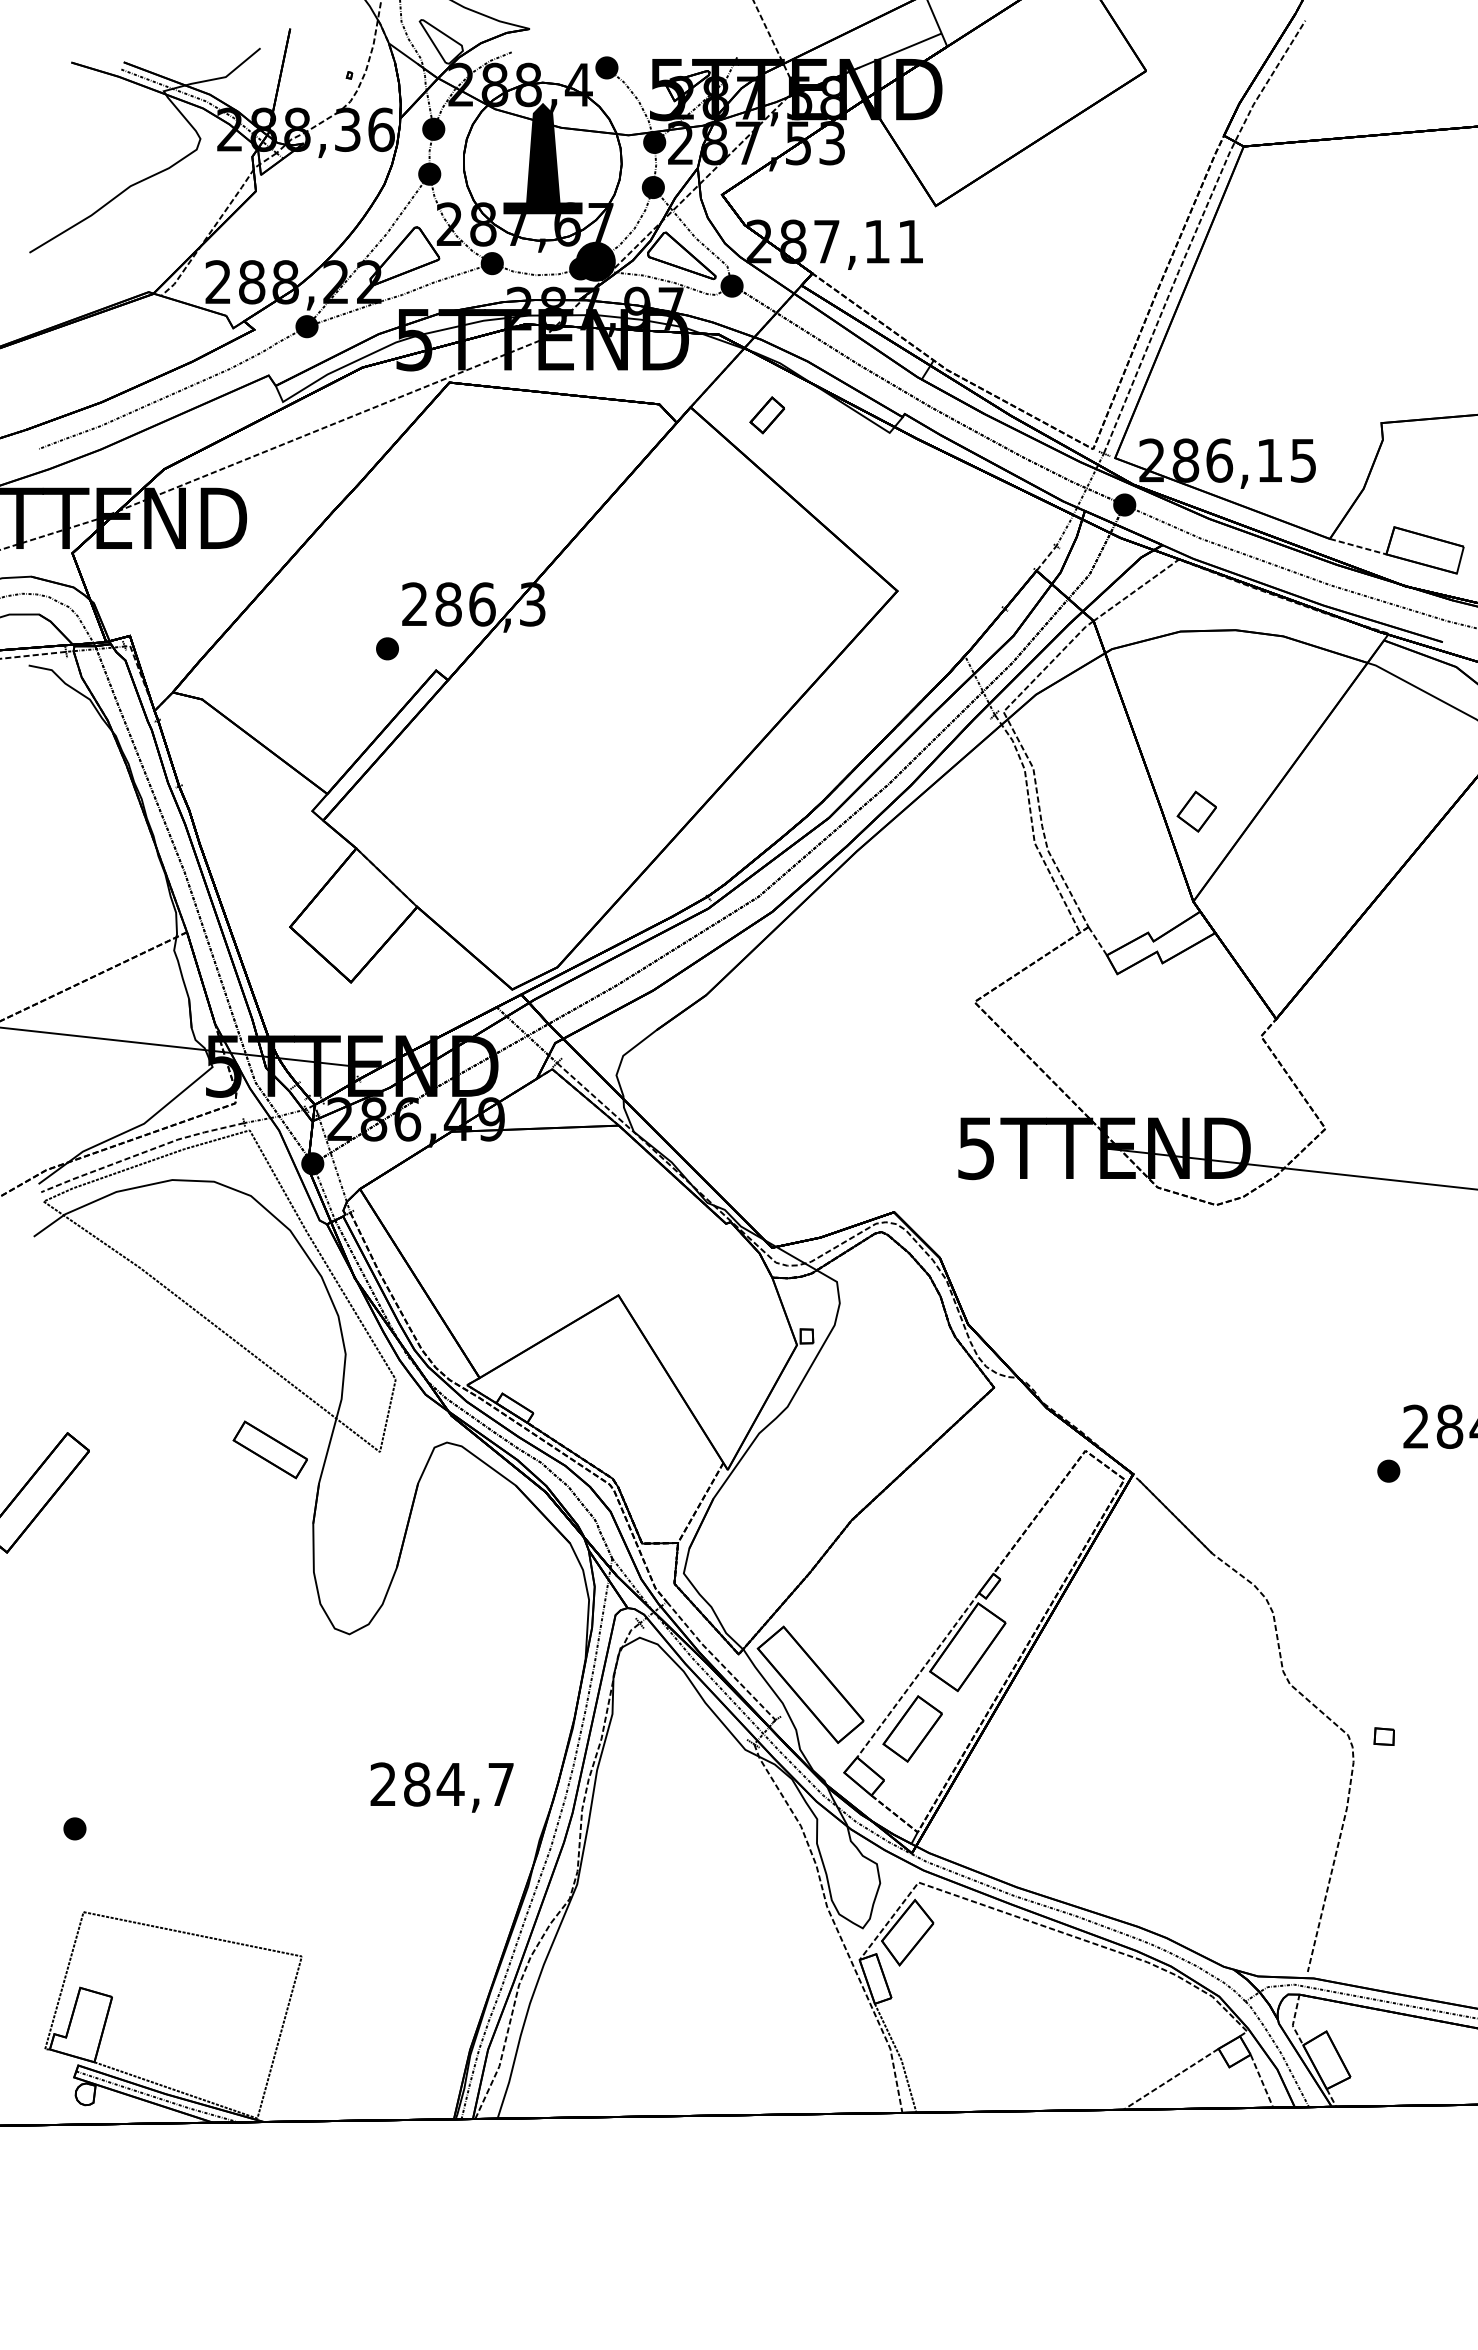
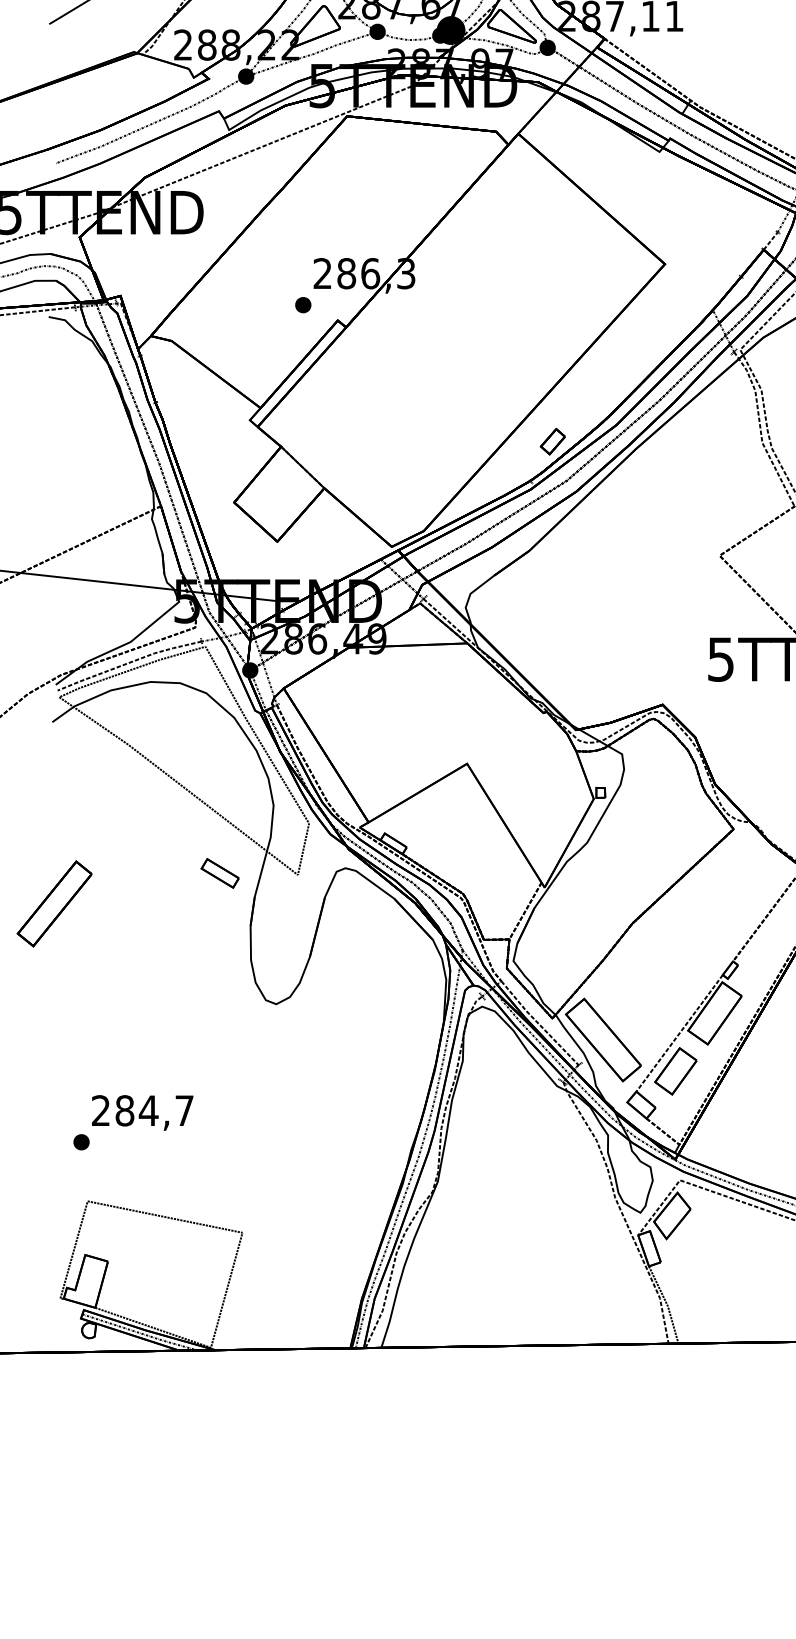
part: (766, 415) -> (552, 441), moved
part: (270, 1449) -> (220, 873), size x0.71
text: (441, 1787) -> (142, 1112), moved

